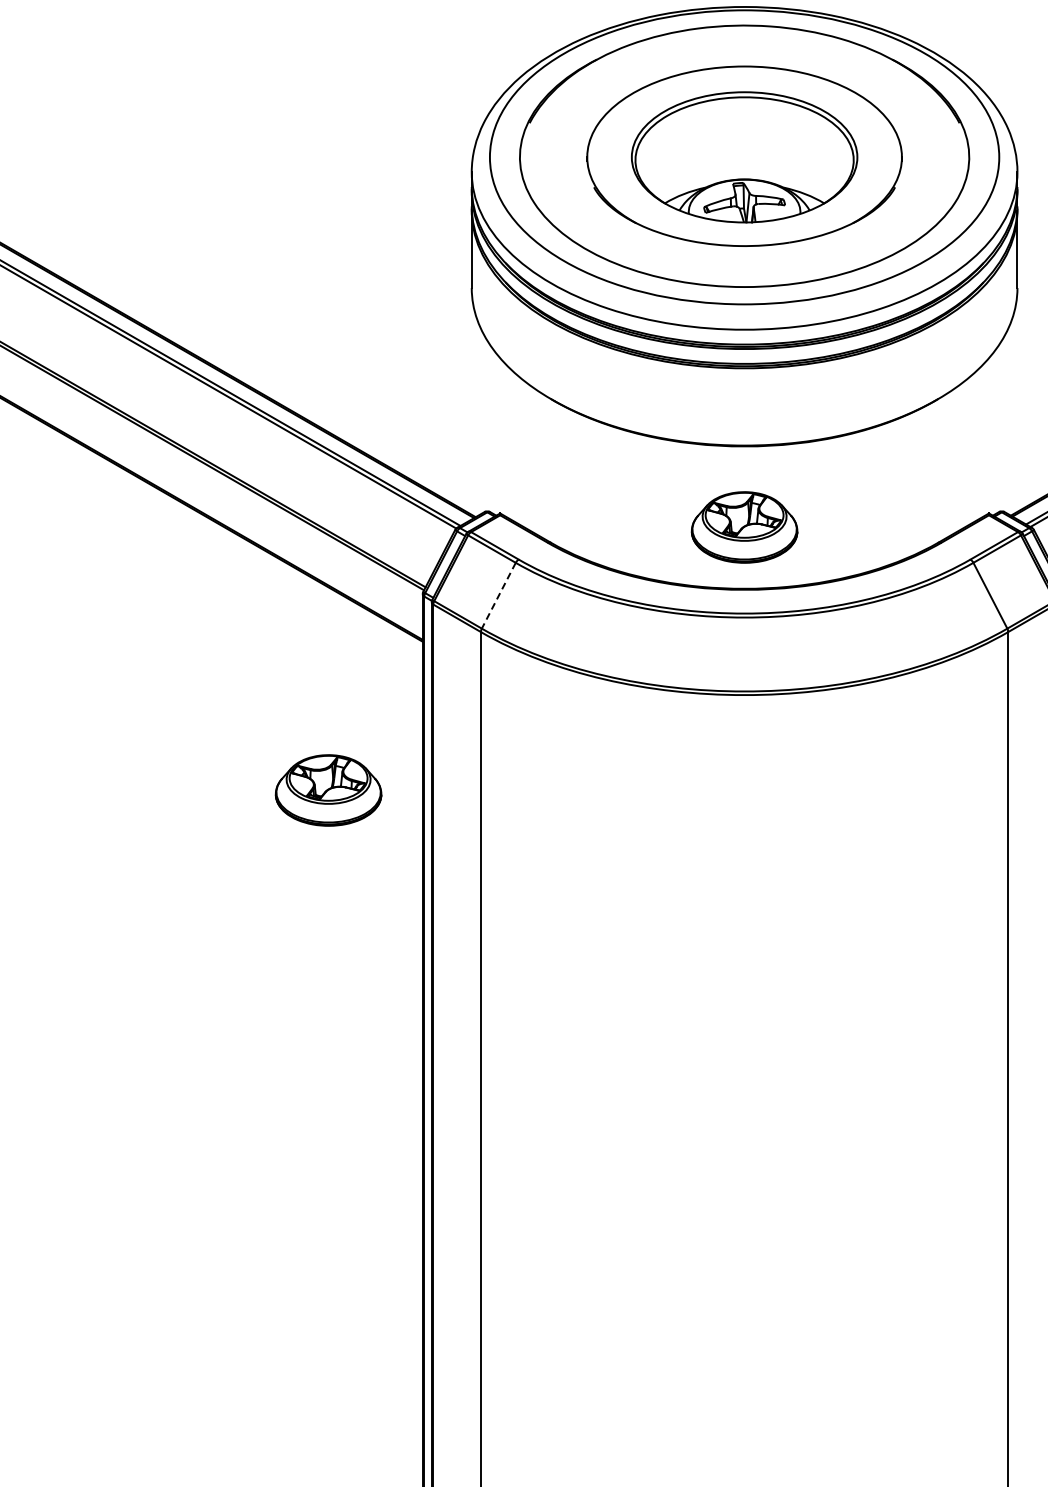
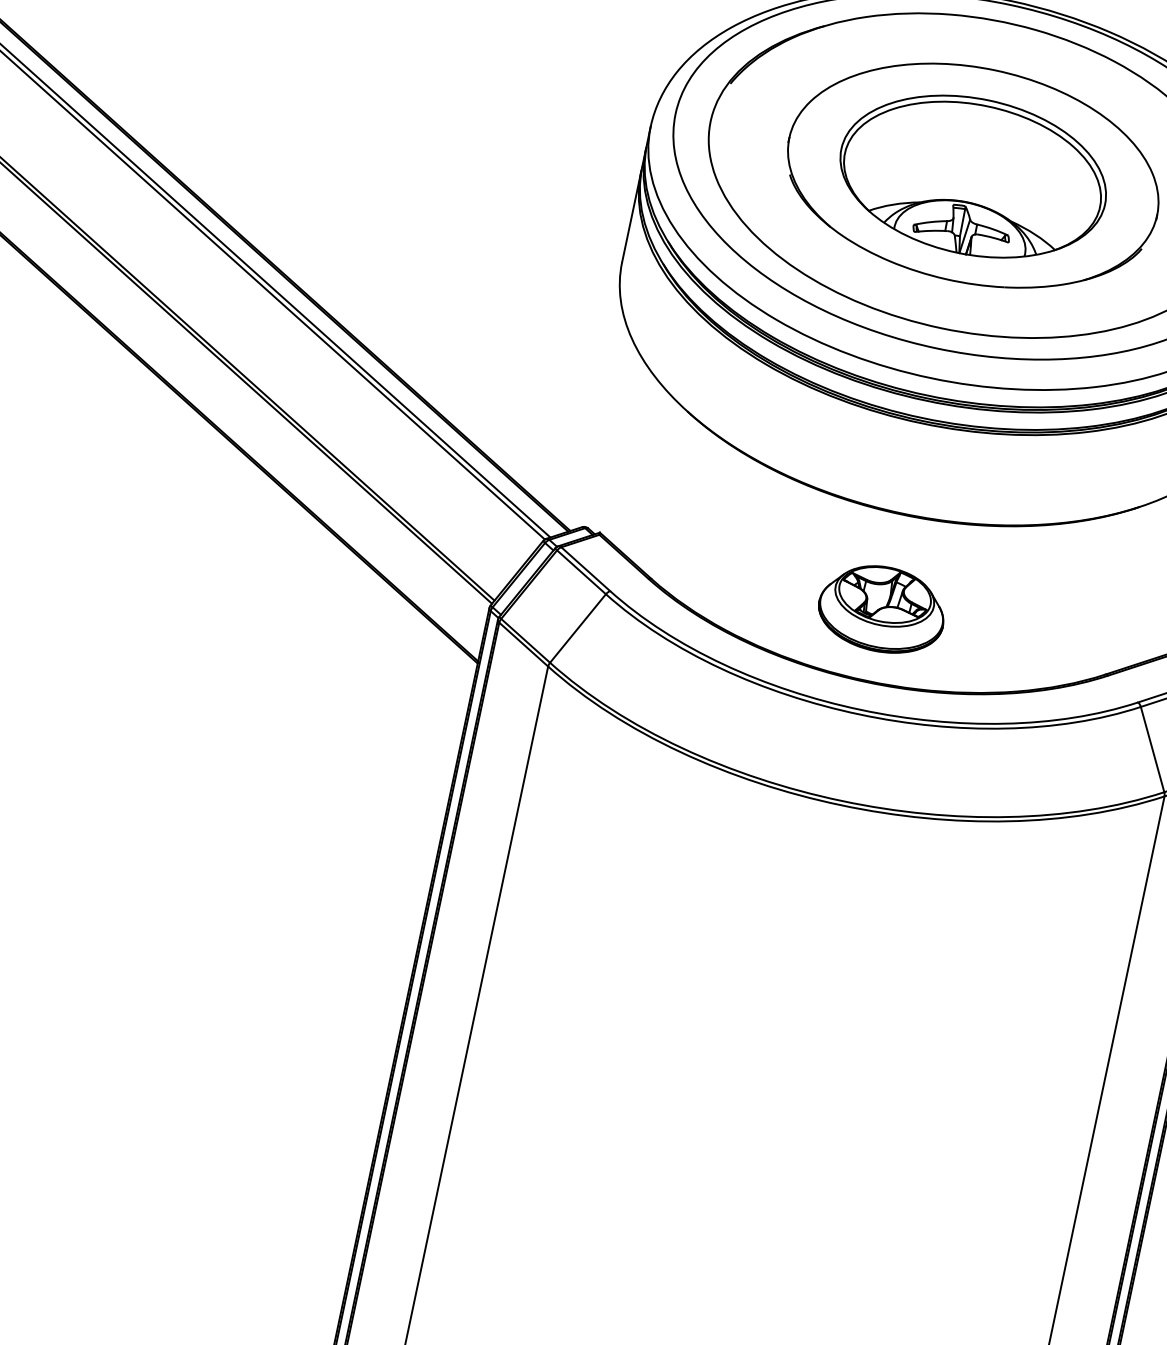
line: (498, 596) -> (577, 629), dashed -> solid
part: (328, 790) -> (330, 814), removed

